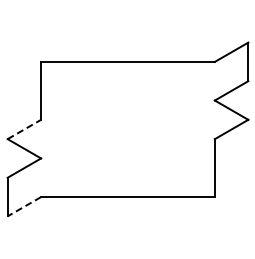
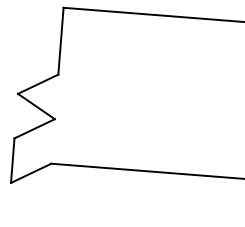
line: (24, 129) -> (38, 84), dashed -> solid
line: (23, 206) -> (30, 173), dashed -> solid

